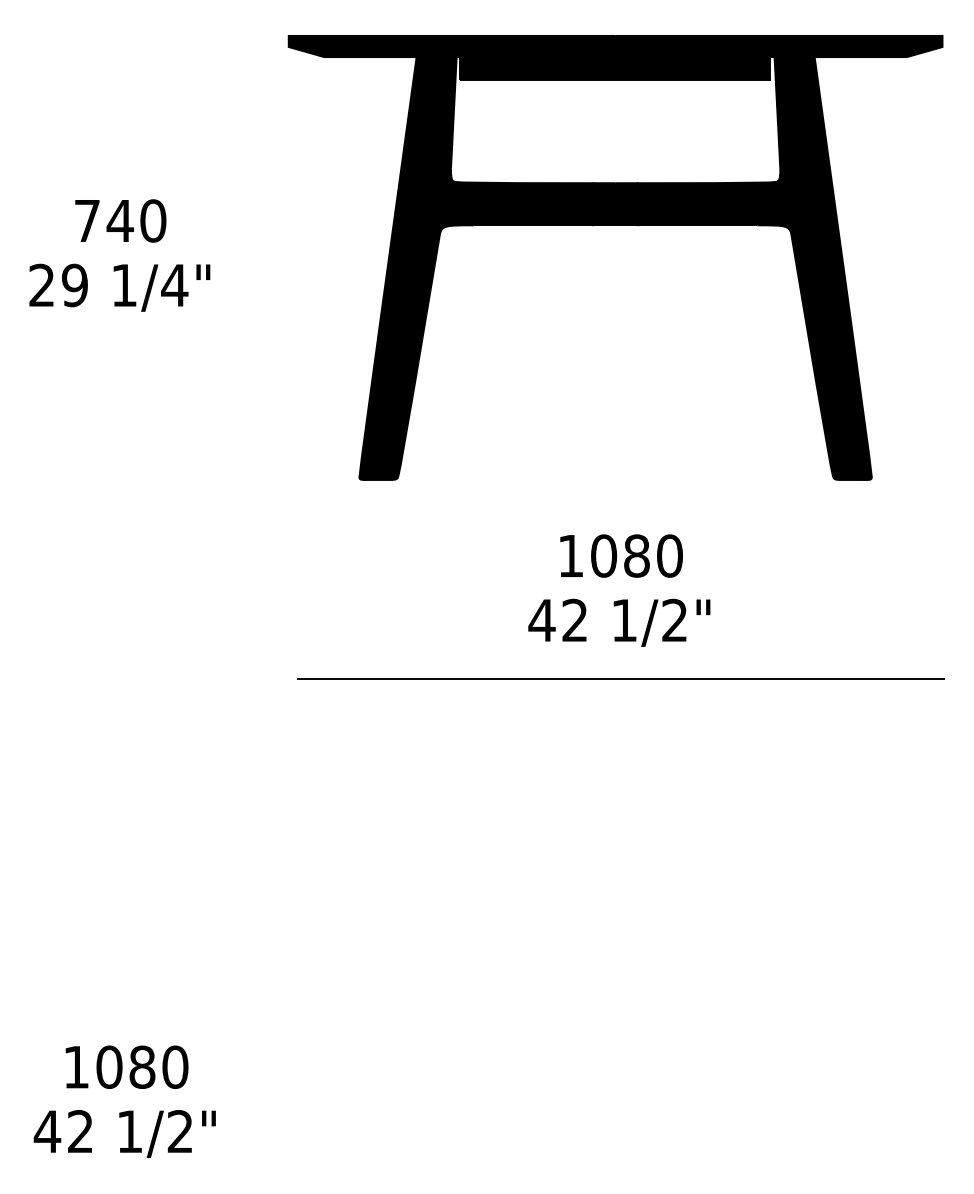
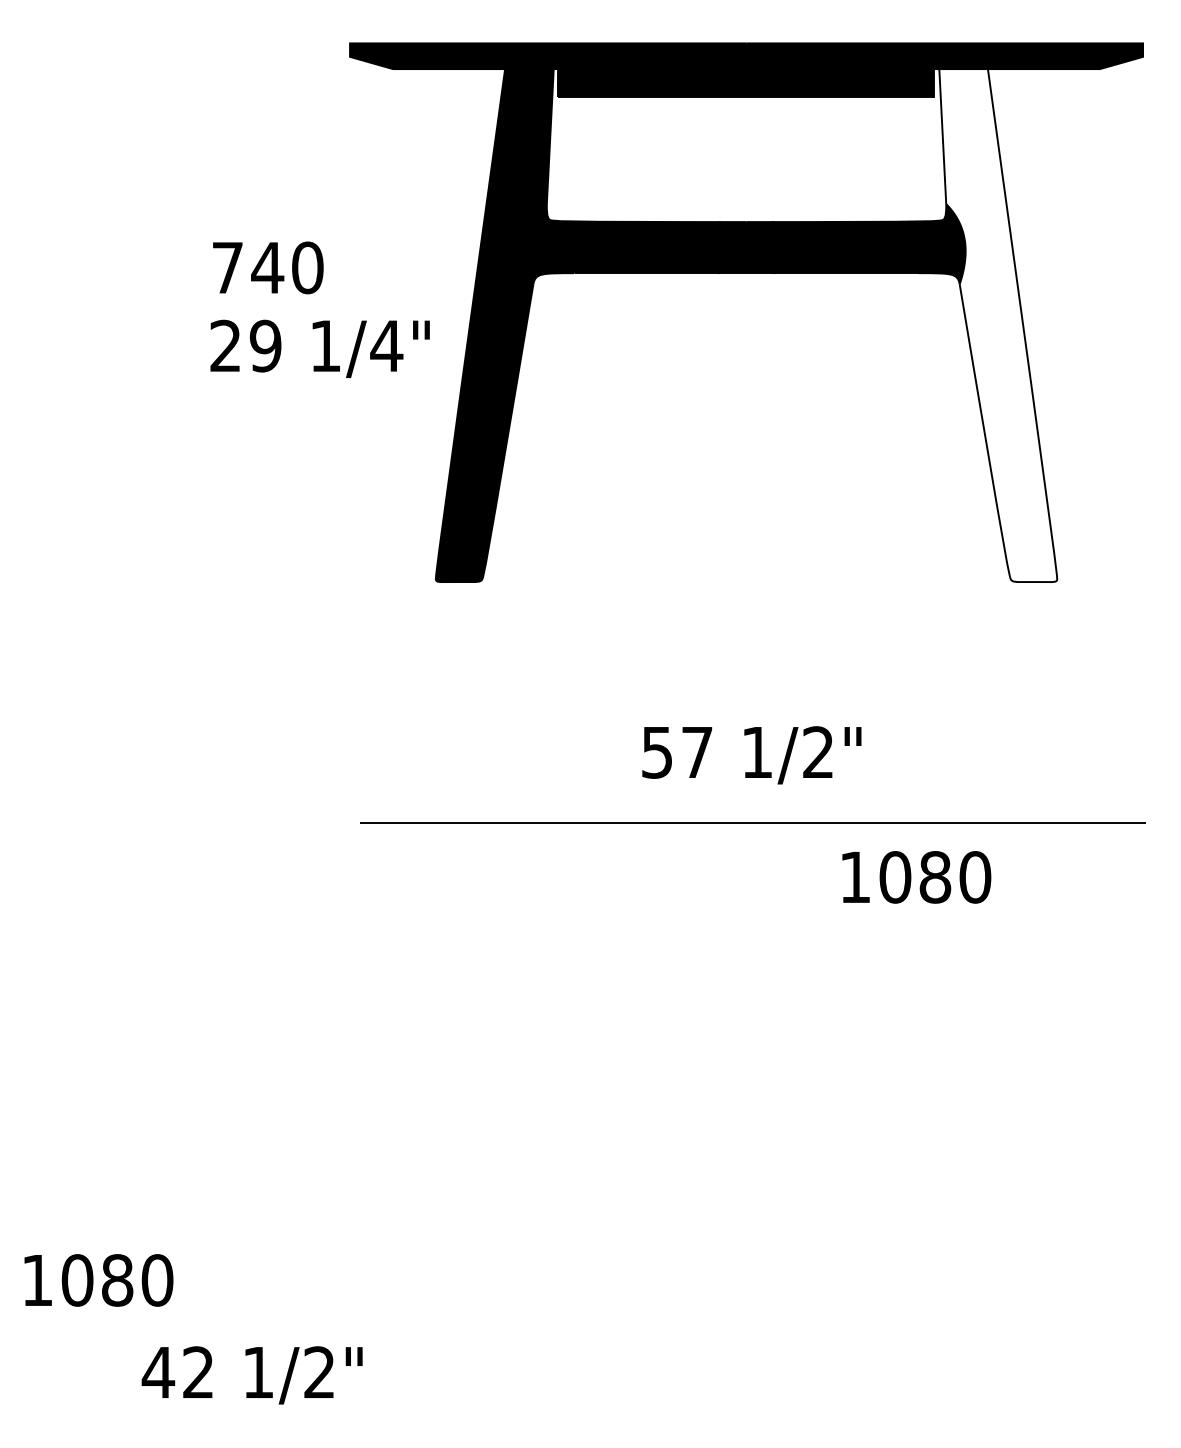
text: (120, 220) -> (268, 267), moved
fill: (823, 268) -> (998, 325), removed
text: (119, 287) -> (319, 348), moved
text: (621, 556) -> (916, 877), moved
text: (557, 620) -> (676, 752), 42 -> 57
text: (126, 1067) -> (98, 1280), moved
text: (124, 1134) -> (251, 1375), moved

